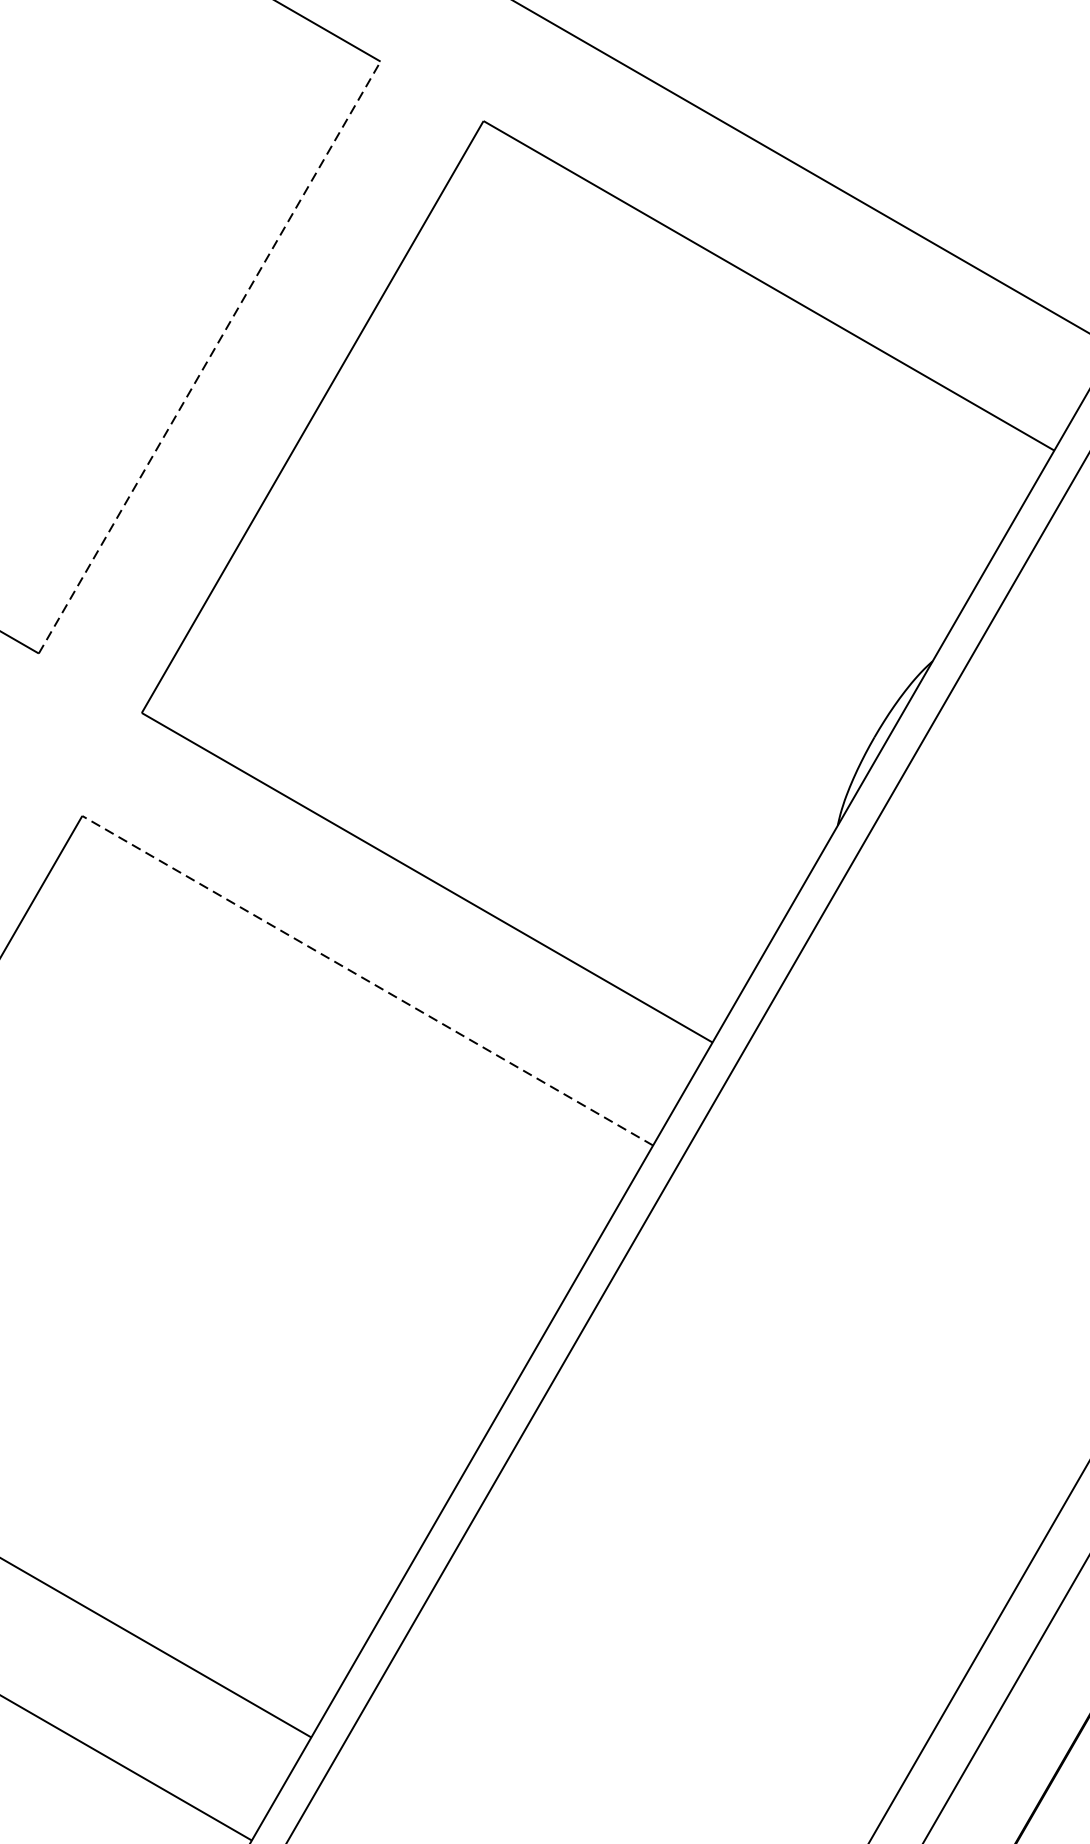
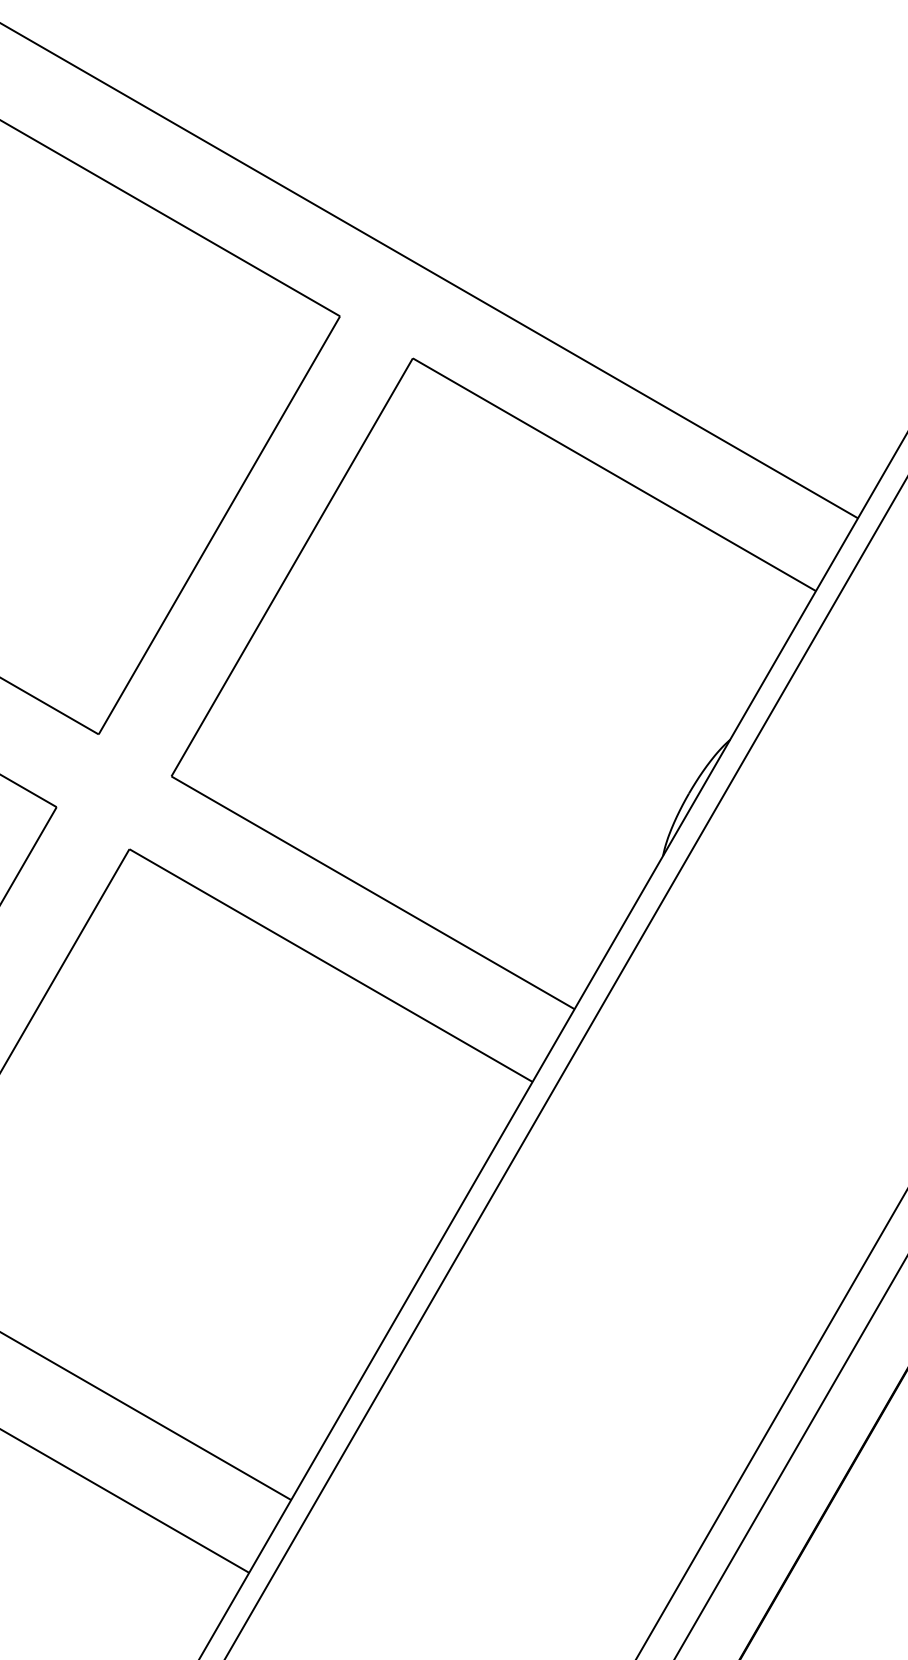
line: (209, 356) -> (219, 524), dashed -> solid
line: (368, 980) -> (331, 965), dashed -> solid

